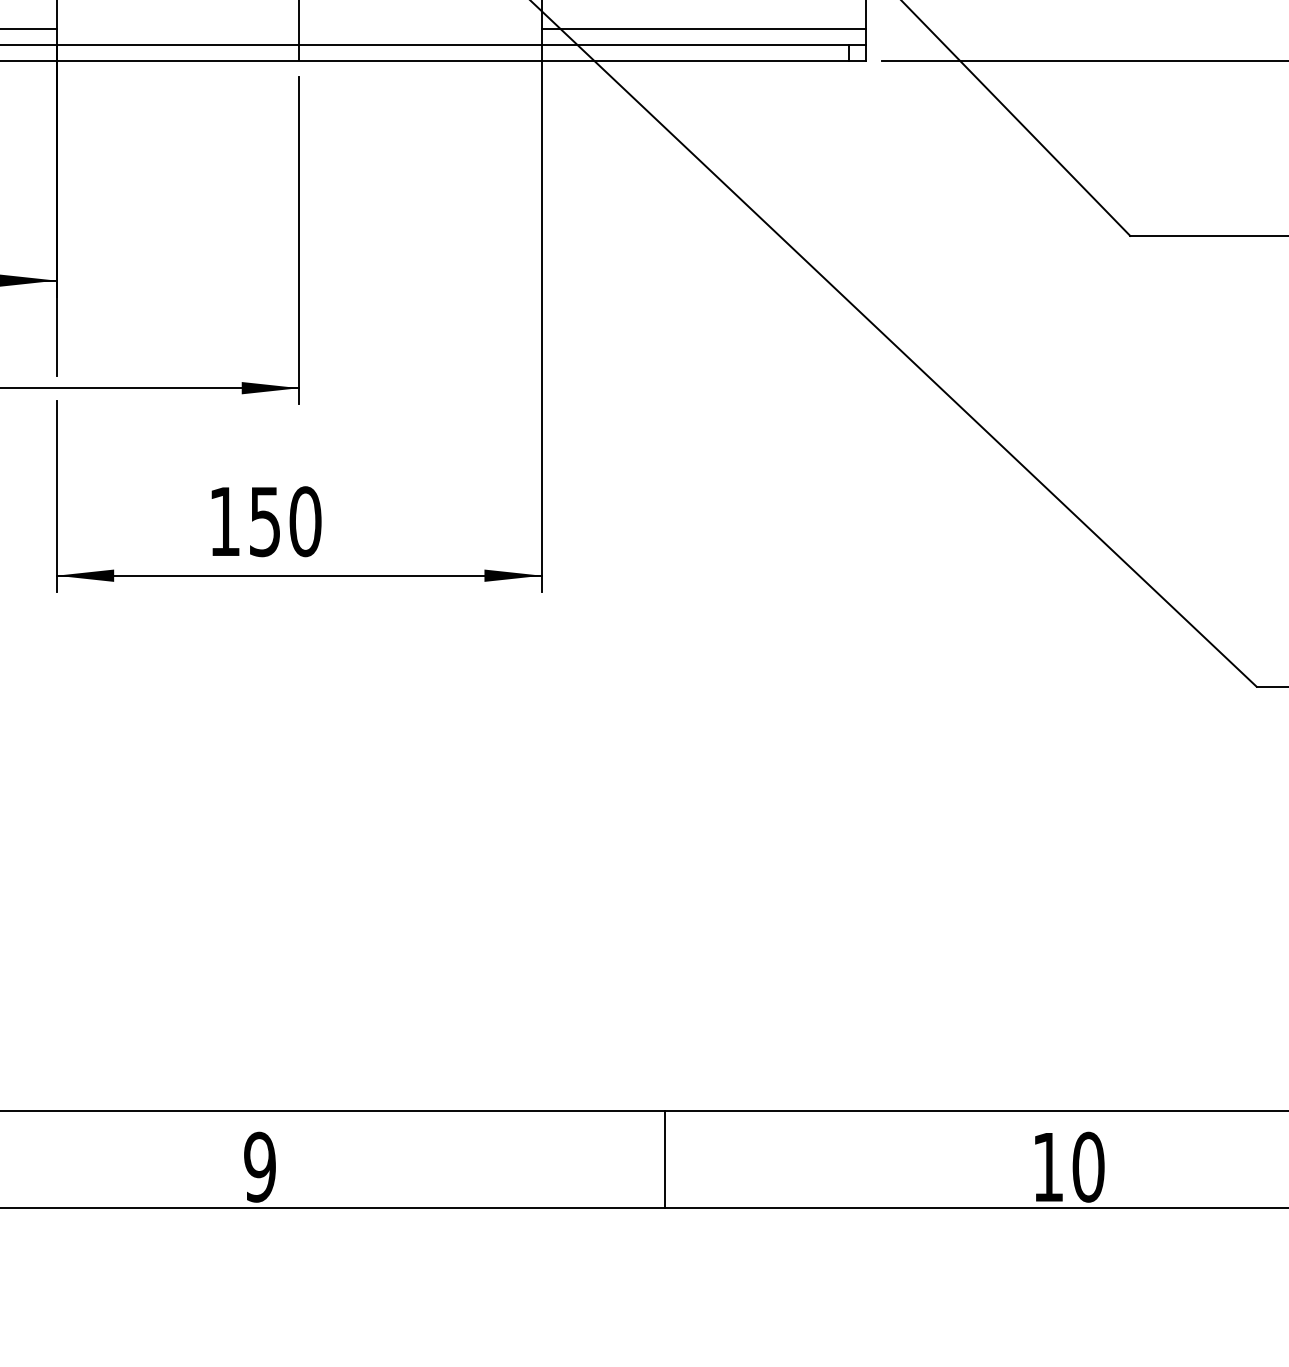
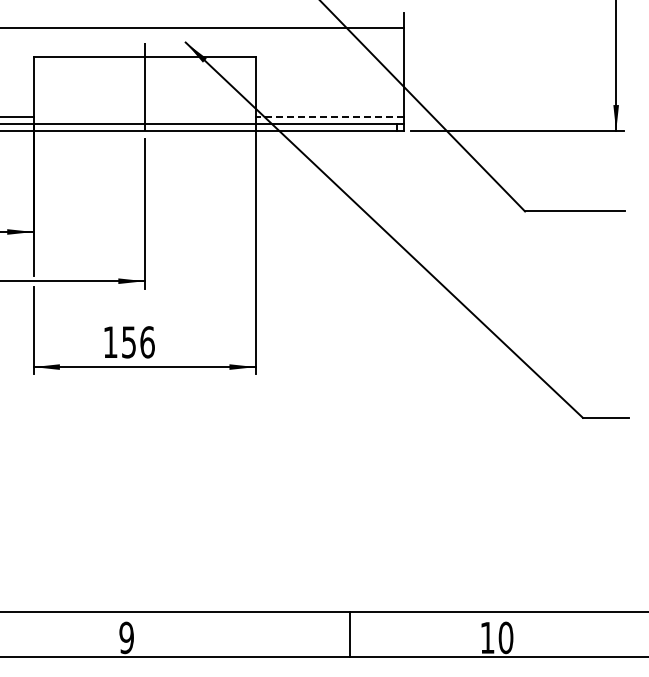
line: (702, 28) -> (329, 116), solid -> dashed
text: (305, 522) -> (147, 342), 150 -> 156
line: (665, 1159) -> (350, 634), moved

